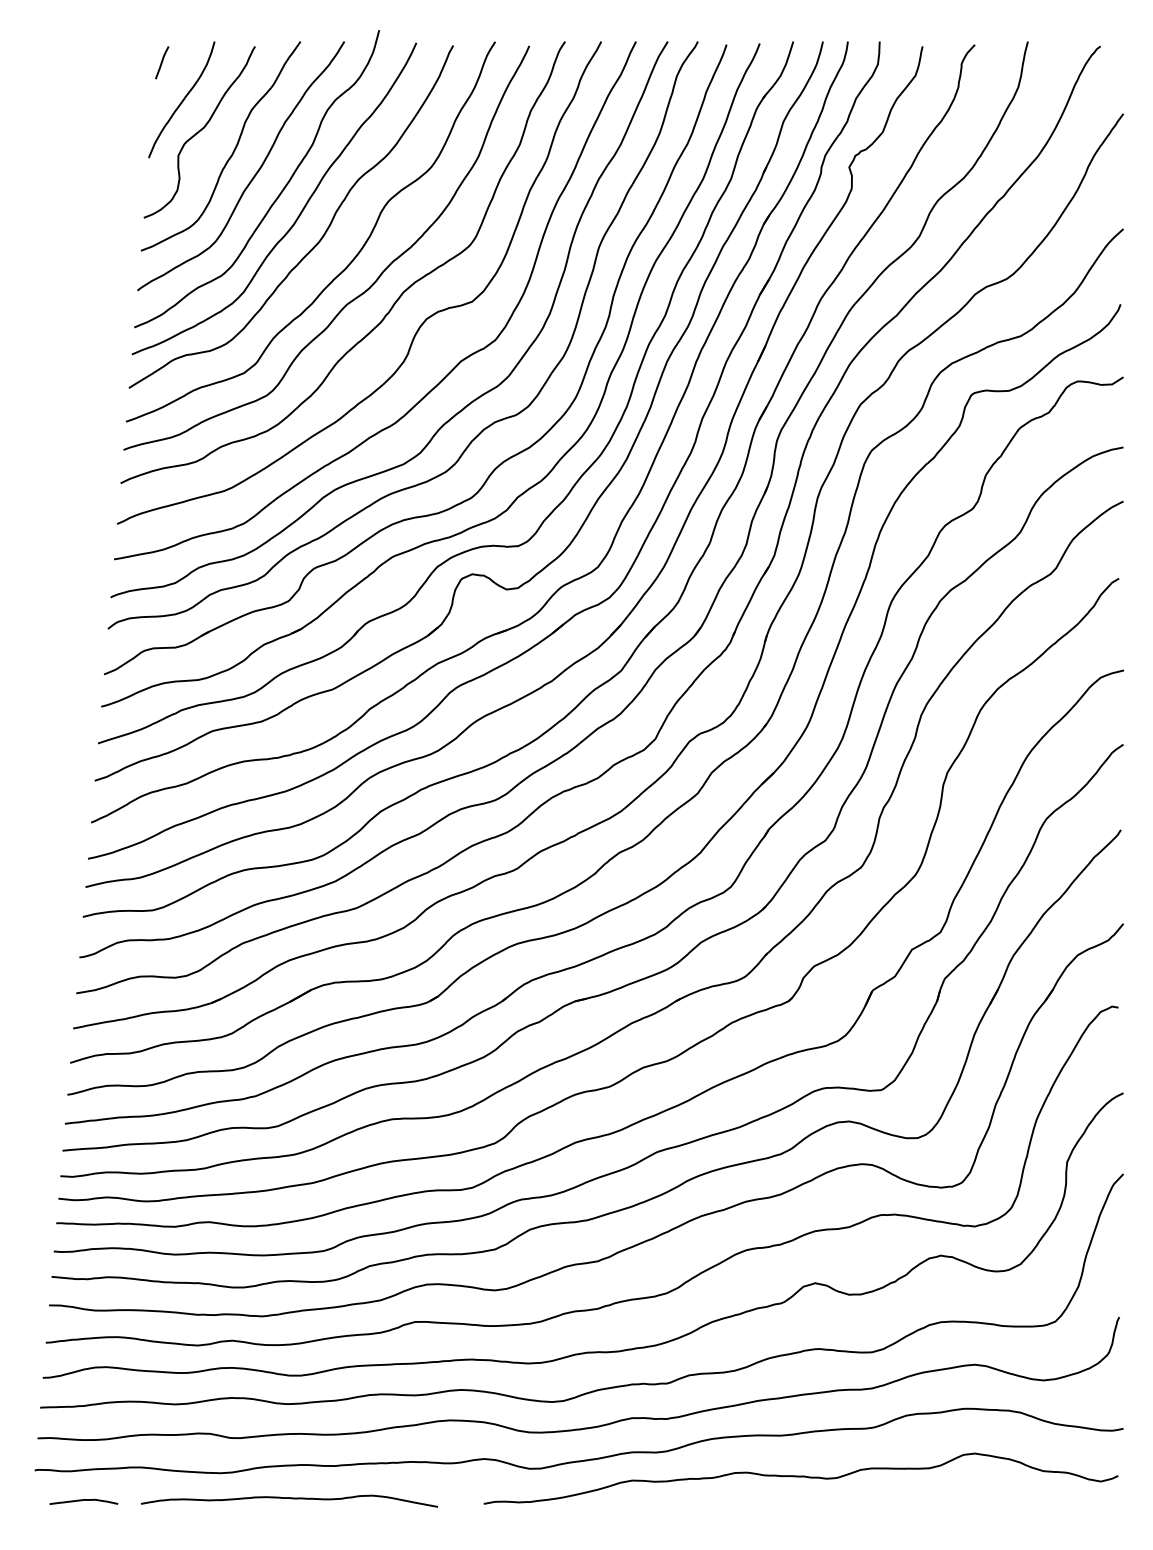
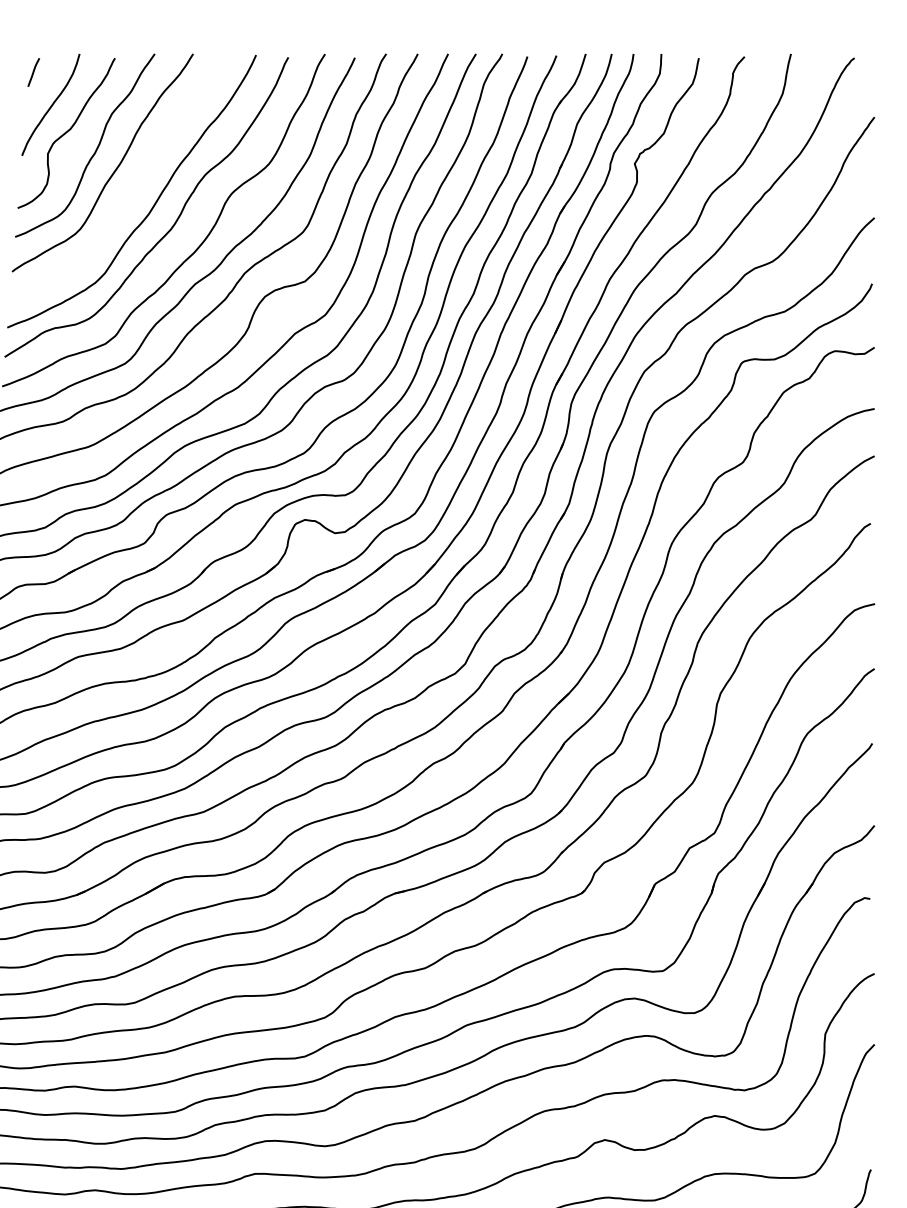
curve: (278, 194) -> (135, 187), removed

